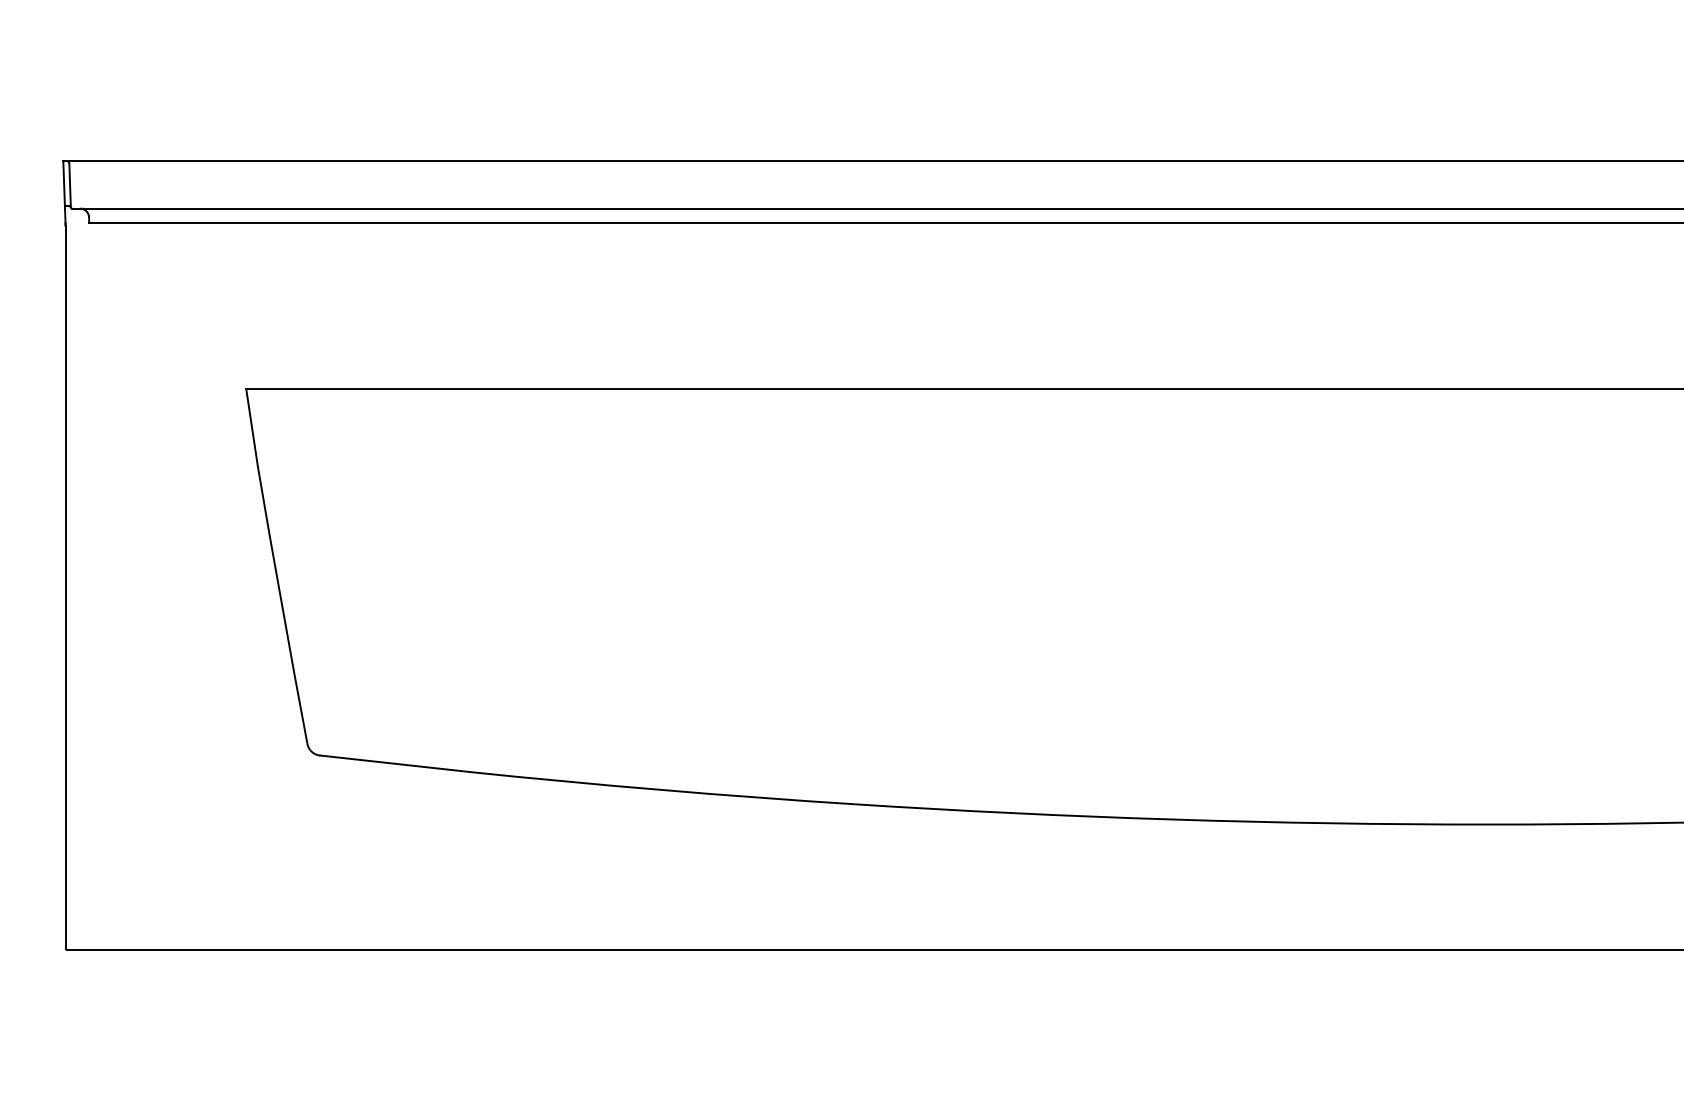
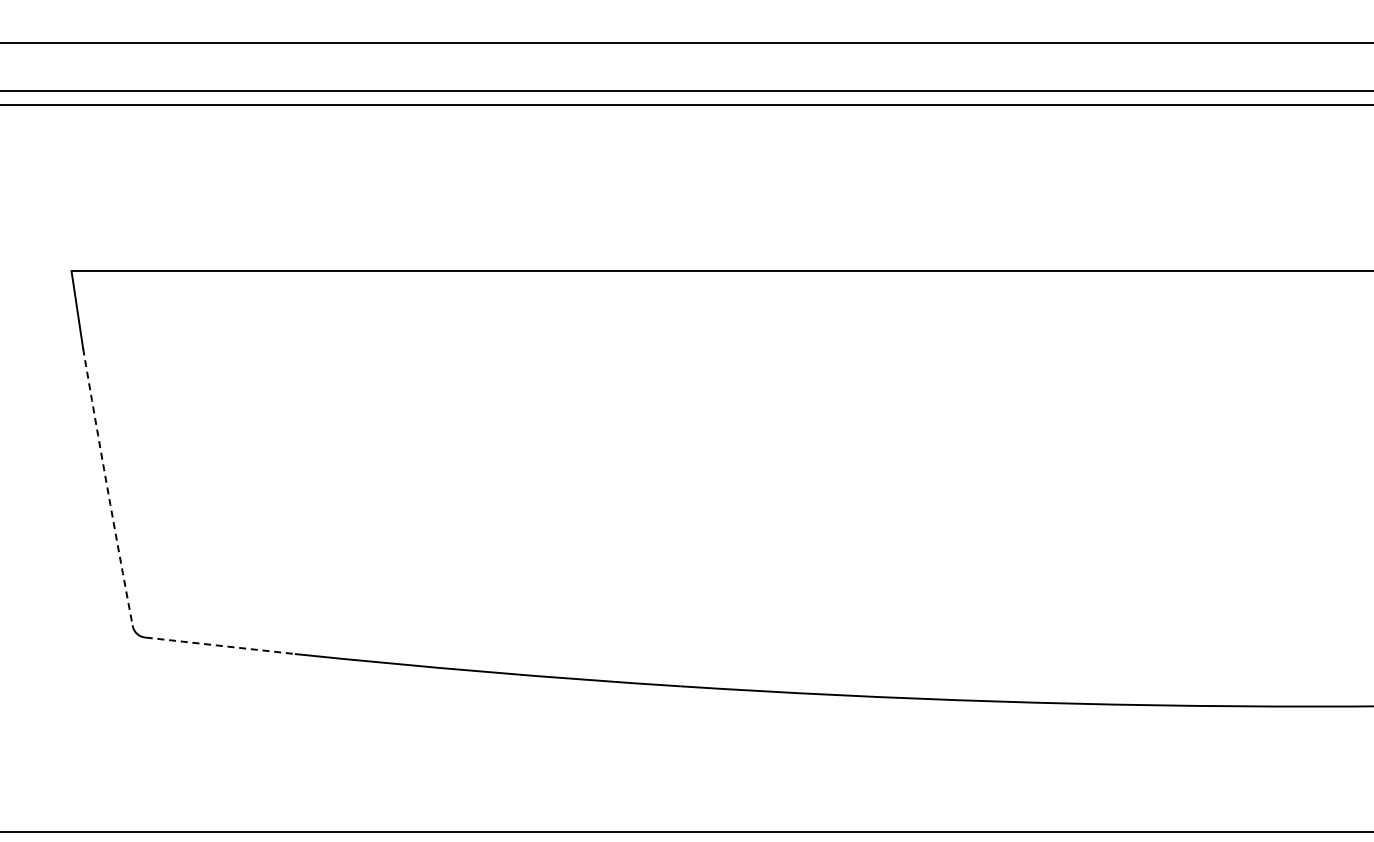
arc: (281, 605) -> (106, 487), solid -> dashed
line: (395, 763) -> (220, 645), solid -> dashed

